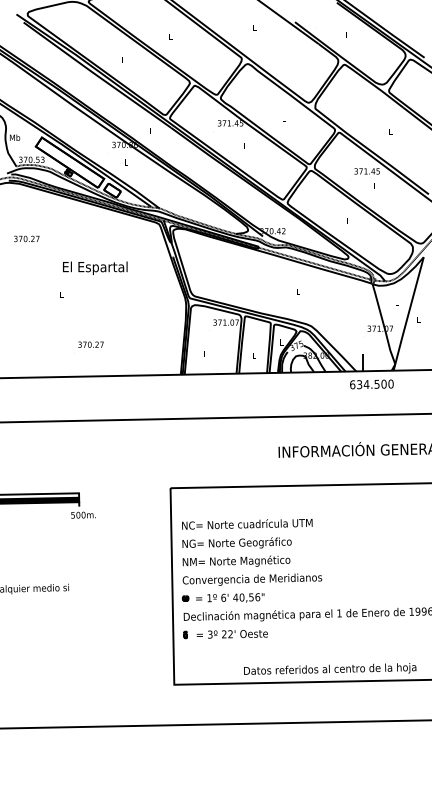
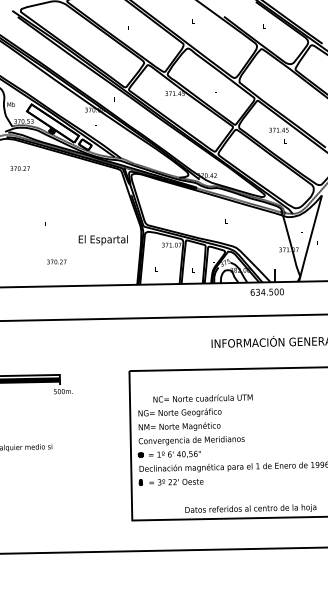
text: (26, 238) -> (19, 168), moved
text: (95, 267) -> (103, 239), moved
text: (90, 344) -> (56, 261), moved
text: (371, 384) -> (267, 292), moved
text: (247, 524) -> (203, 398), moved

